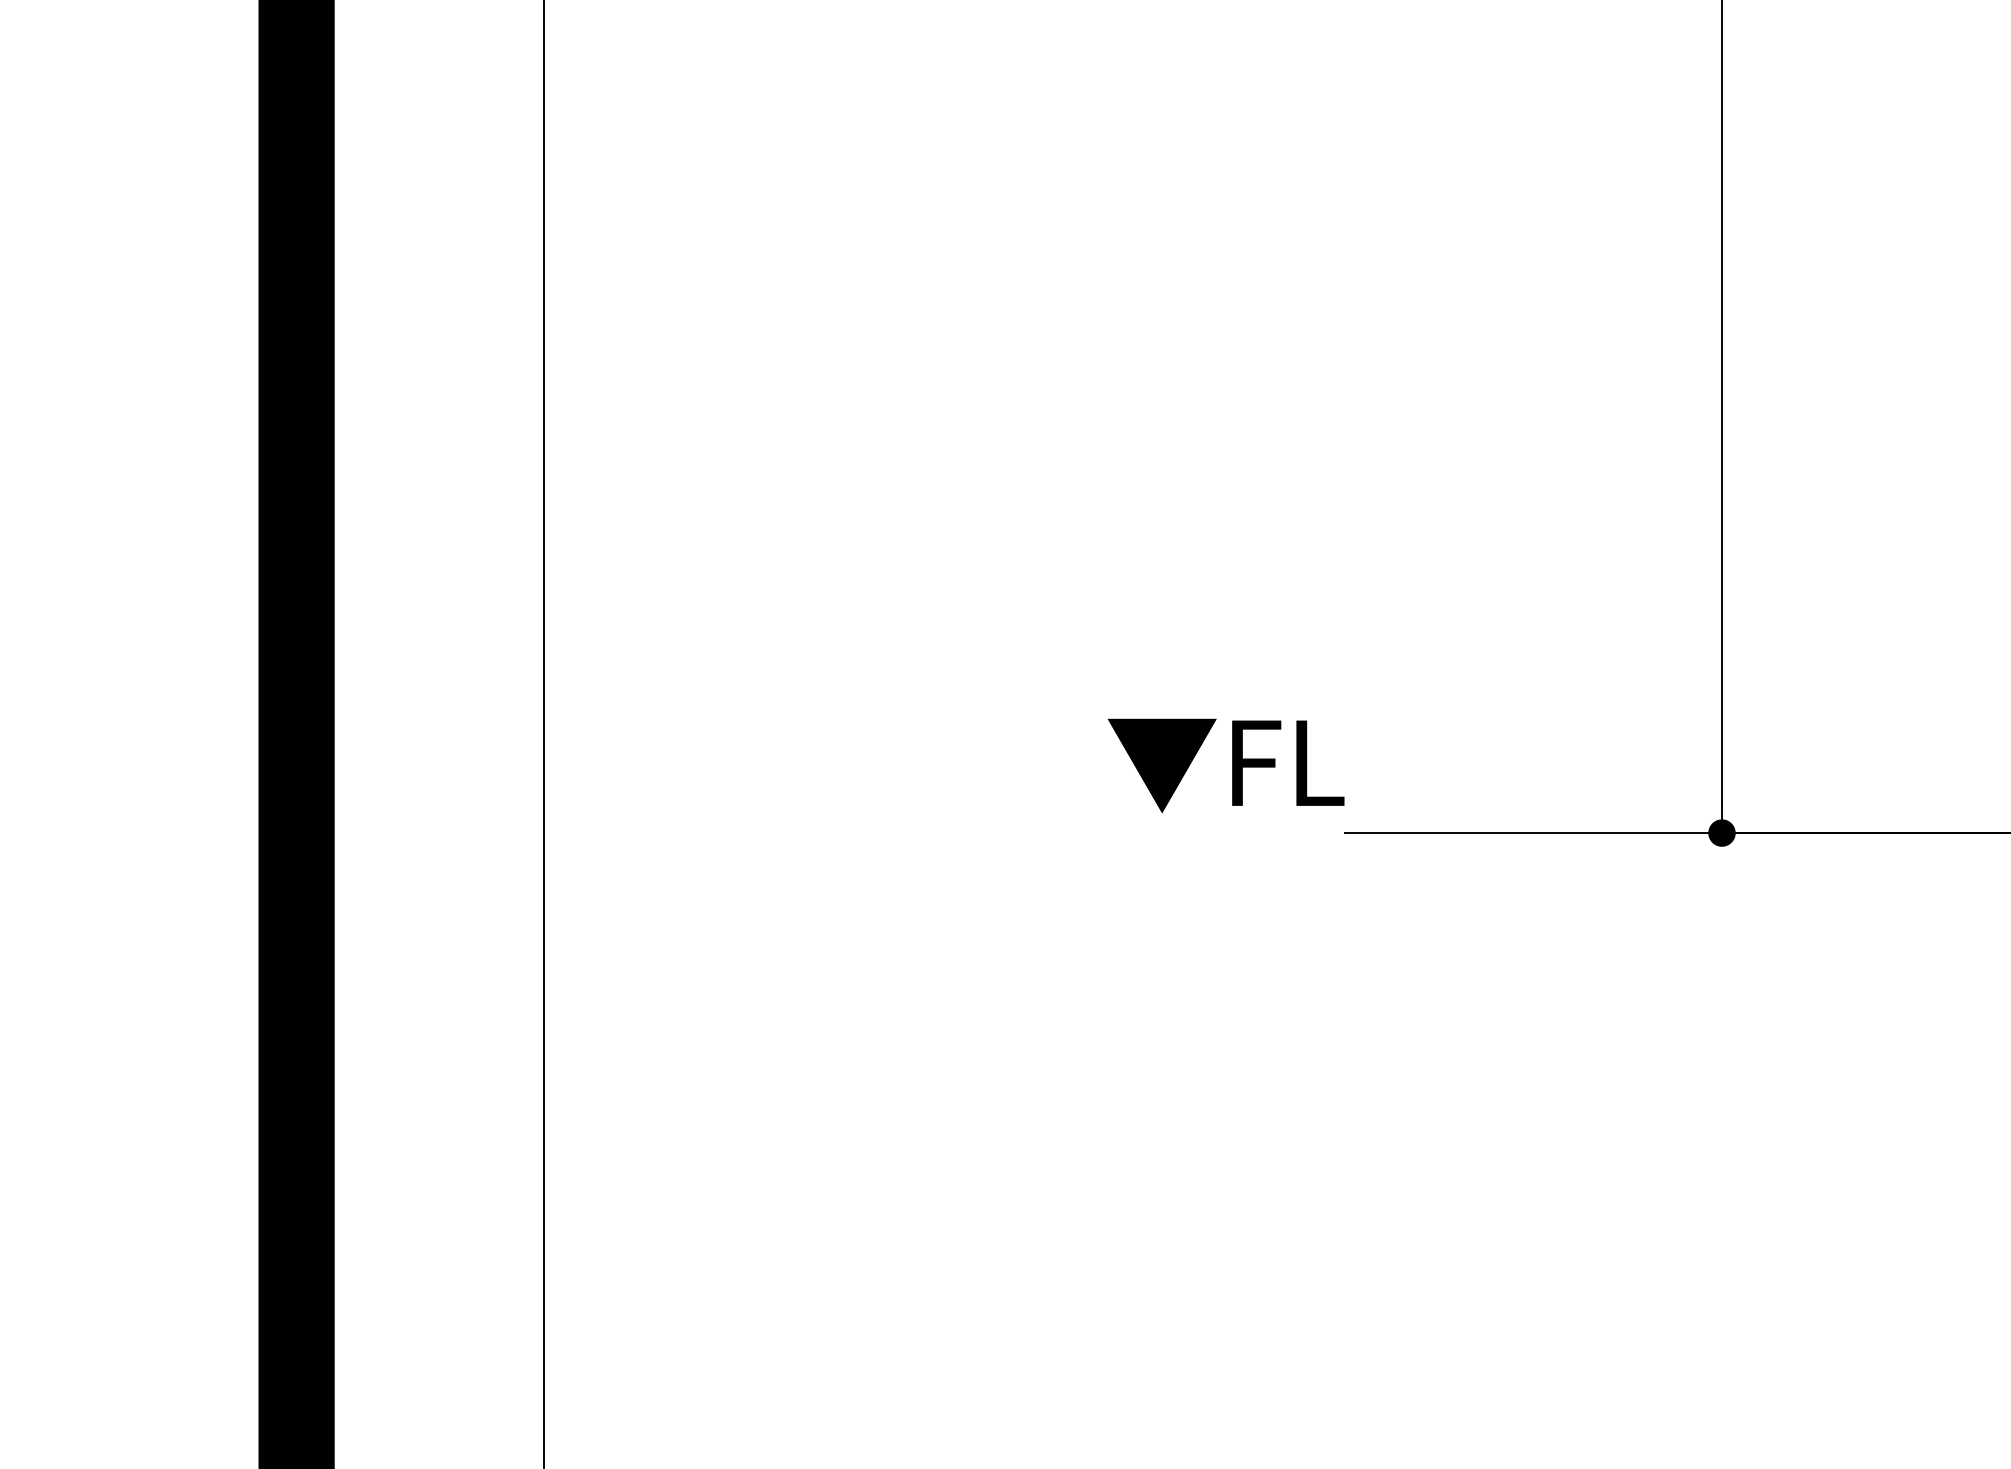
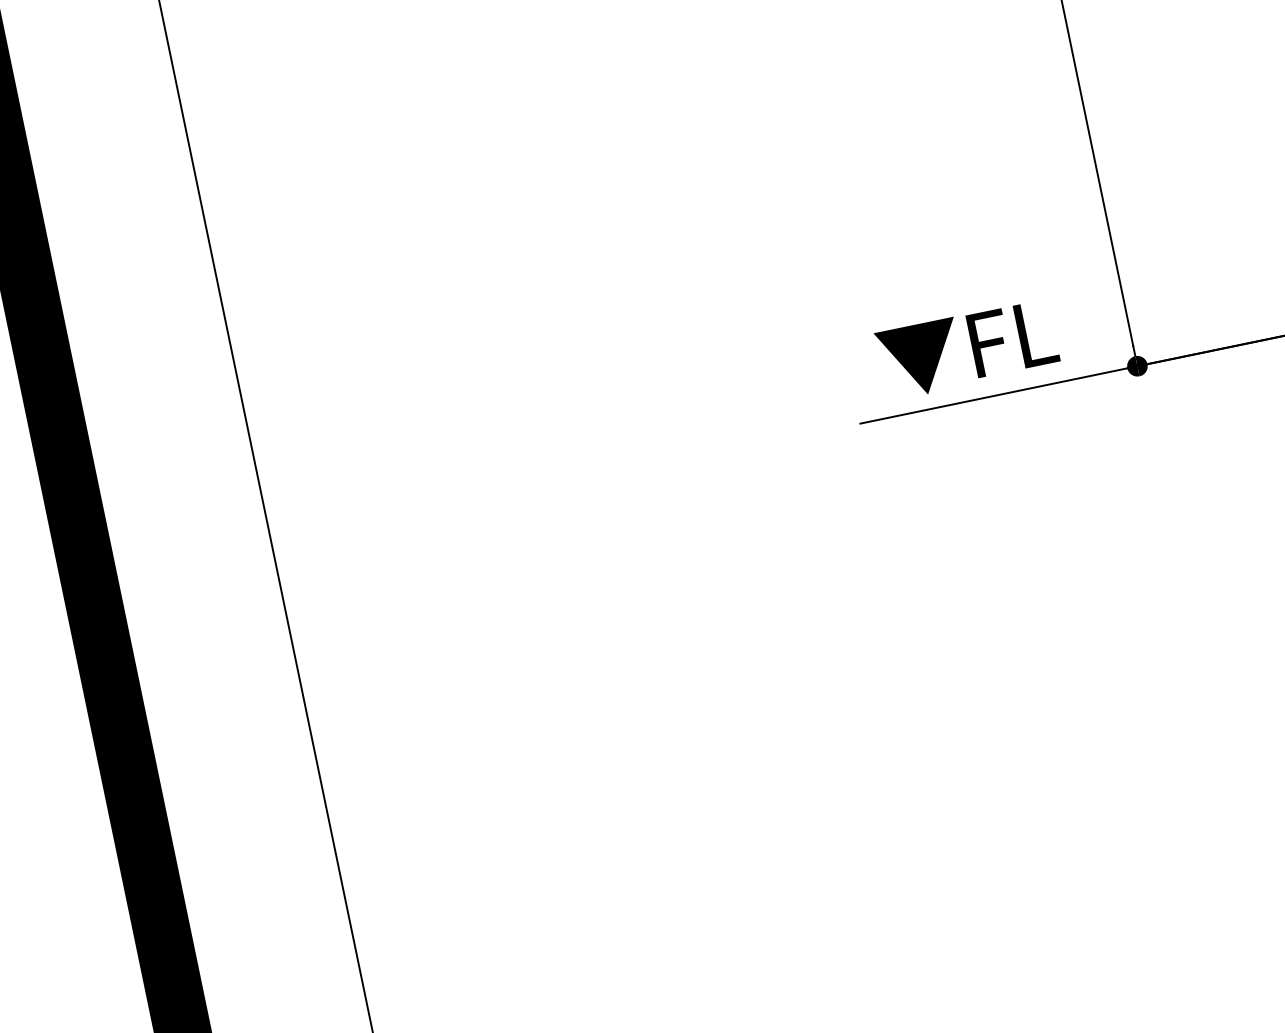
text: (1225, 765) -> (967, 349), moved

